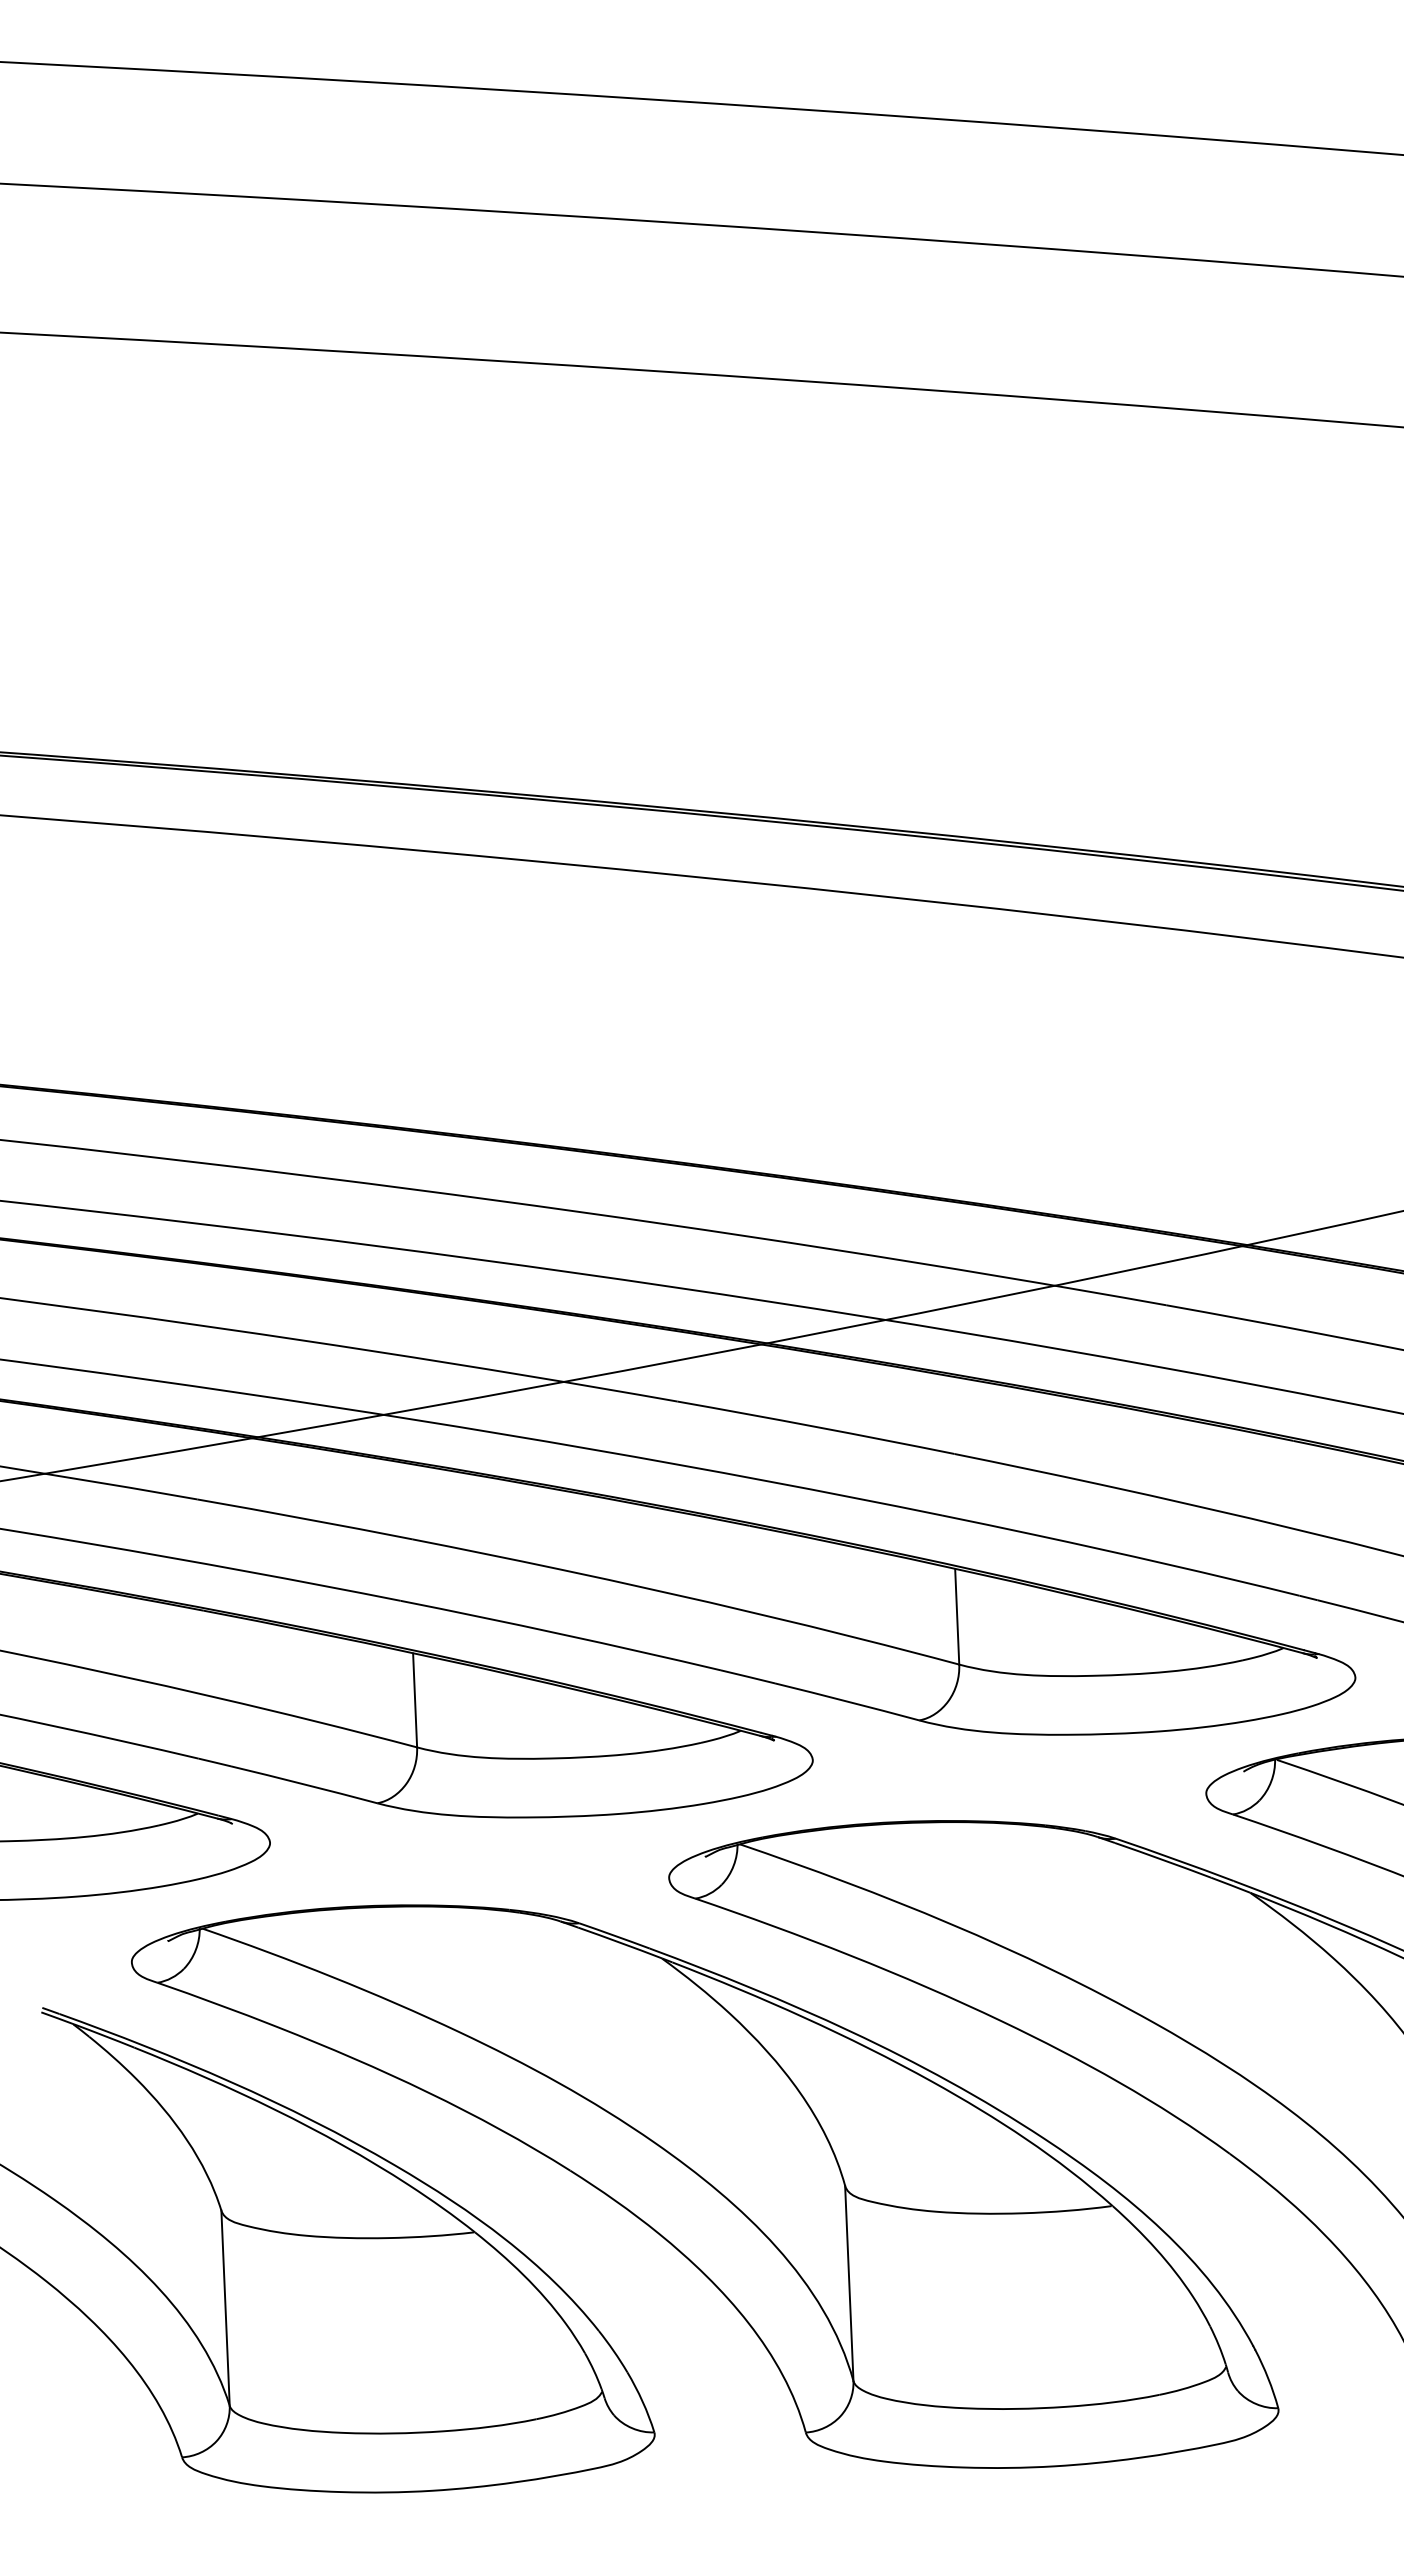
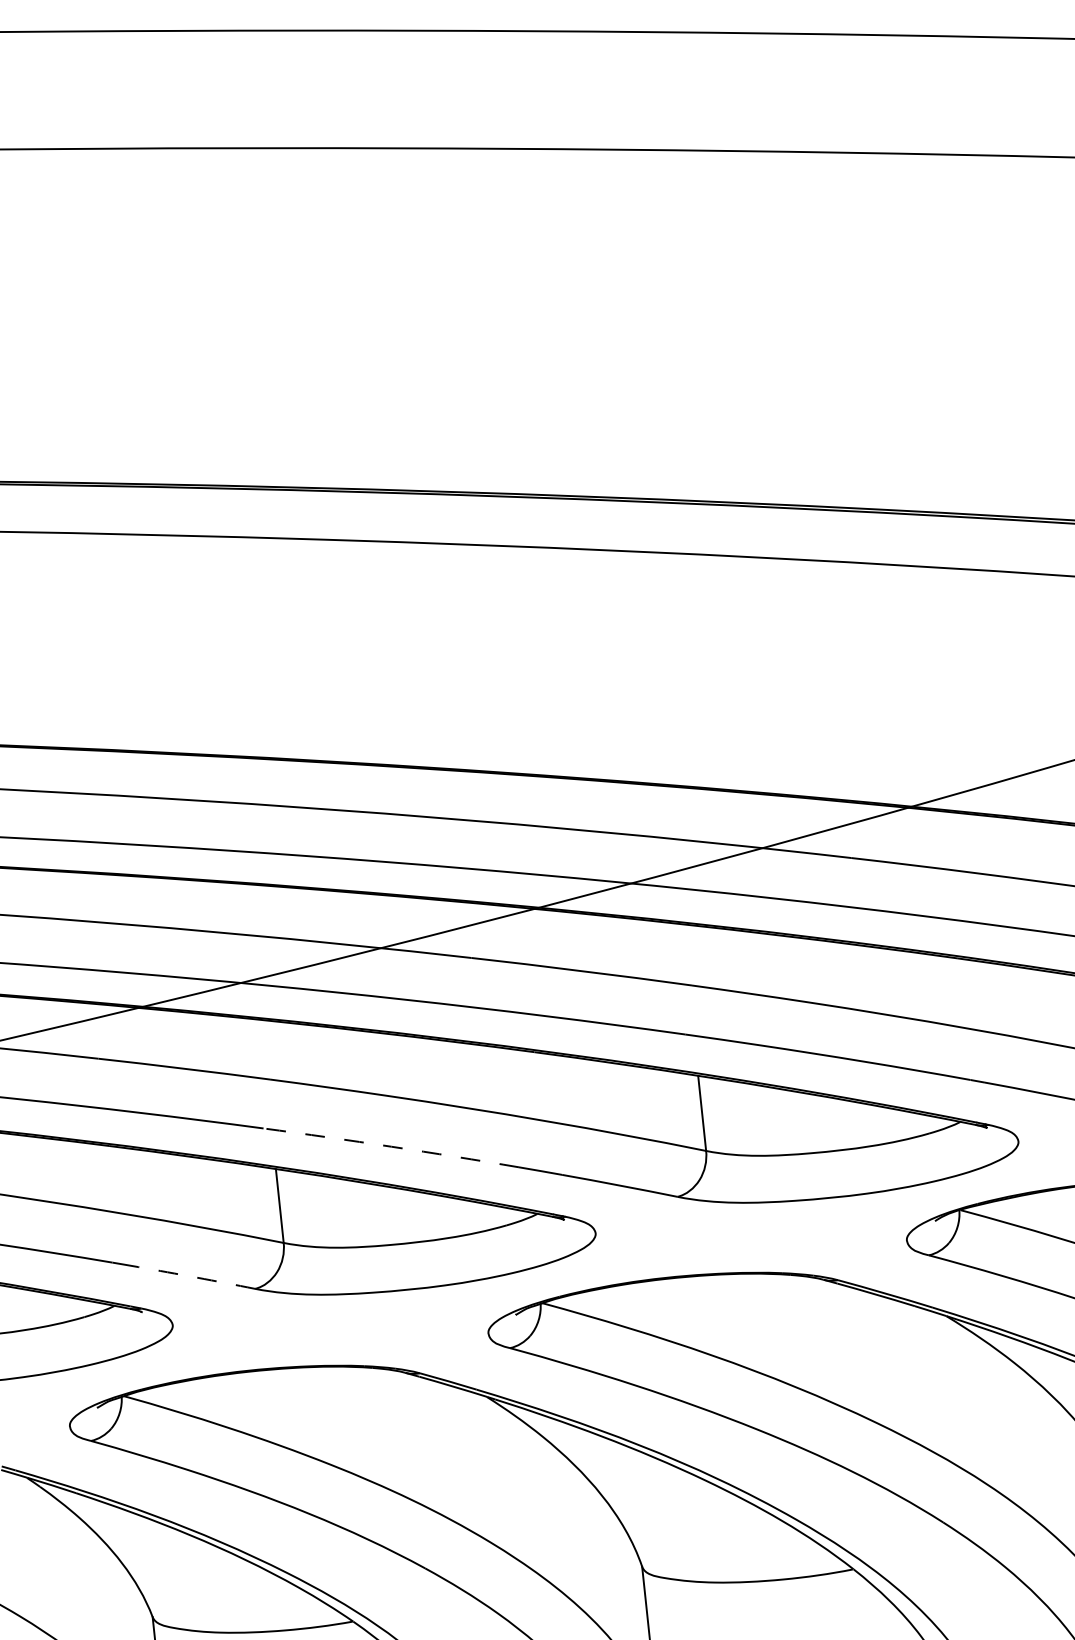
arc: (561, 1634) -> (391, 1146), solid -> dashed
arc: (304, 1784) -> (196, 1277), solid -> dashed

